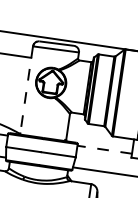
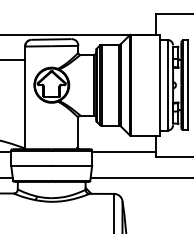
line: (27, 89) -> (25, 96), dashed -> solid
line: (104, 149) -> (123, 152), dashed -> solid

